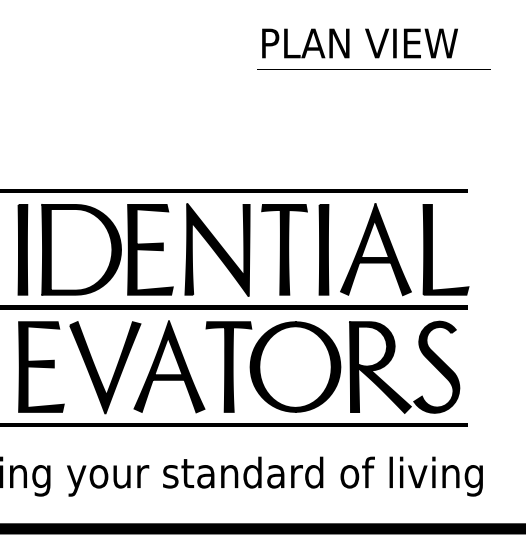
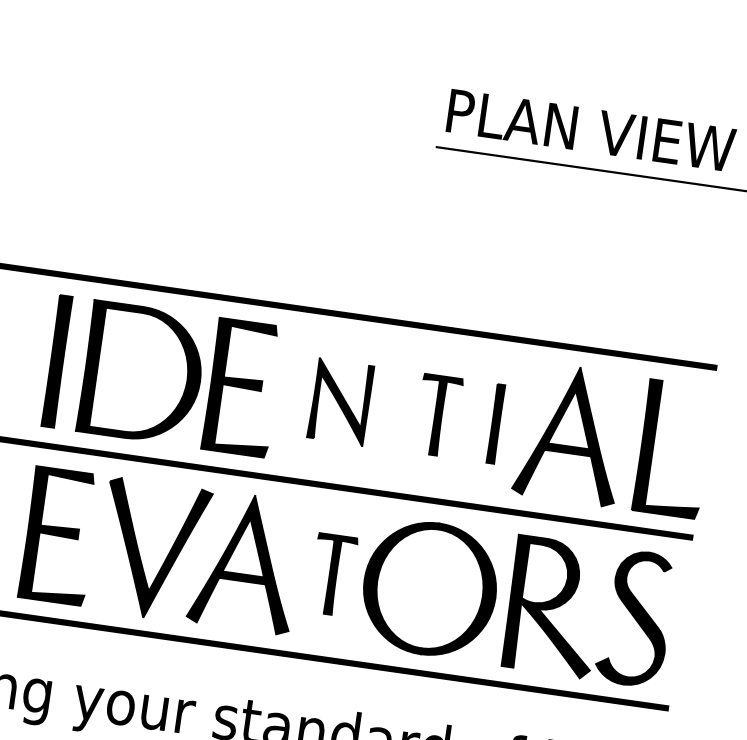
part: (217, 249) -> (340, 401), size x0.6
part: (284, 249) -> (438, 415), size x0.6
part: (323, 249) -> (495, 423), size x0.6
part: (228, 366) -> (332, 574), size x0.6

